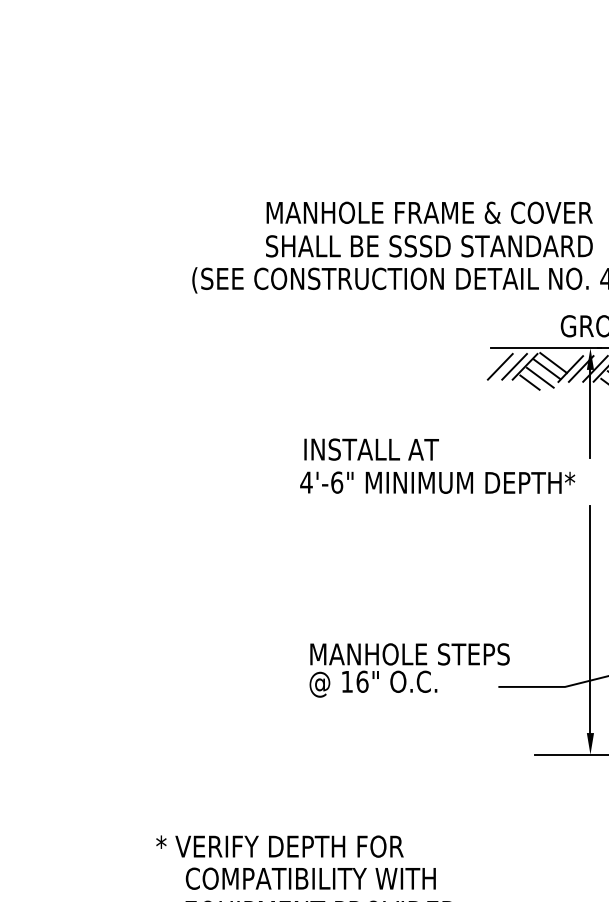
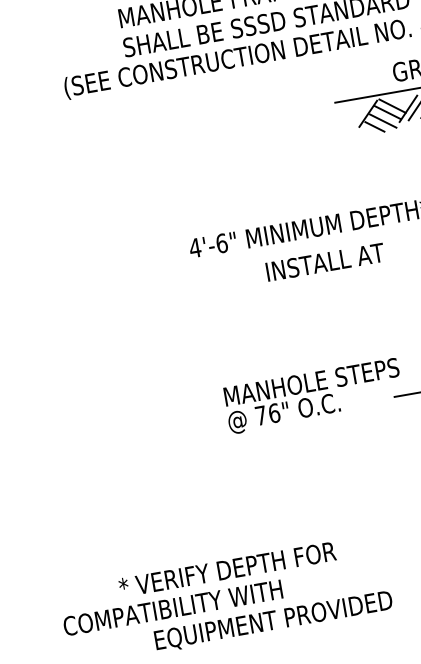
line: (499, 366) -> (345, 117), removed
line: (514, 366) -> (358, 115), removed
text: (371, 449) -> (325, 262), moved
text: (346, 681) -> (260, 415), 16" -> 76"
text: (310, 878) -> (172, 607), moved

